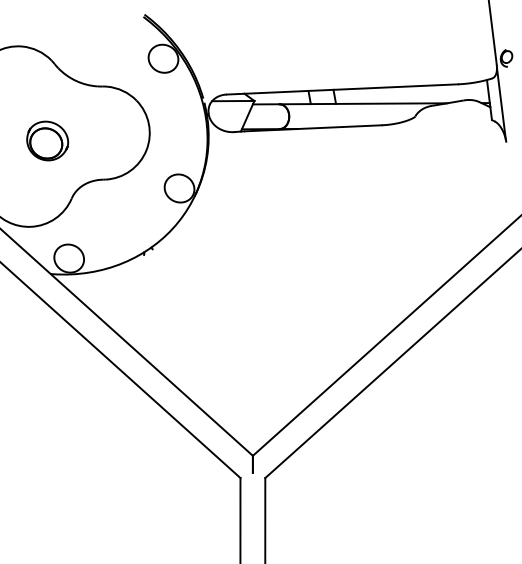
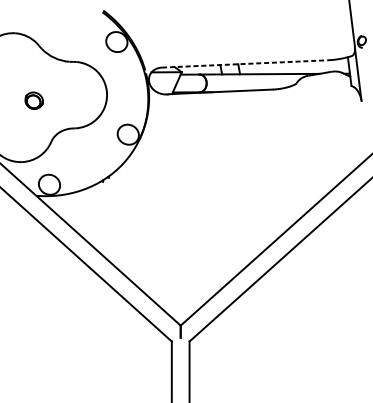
line: (342, 89) -> (244, 64), solid -> dashed
part: (47, 140) -> (34, 100), size x0.6

